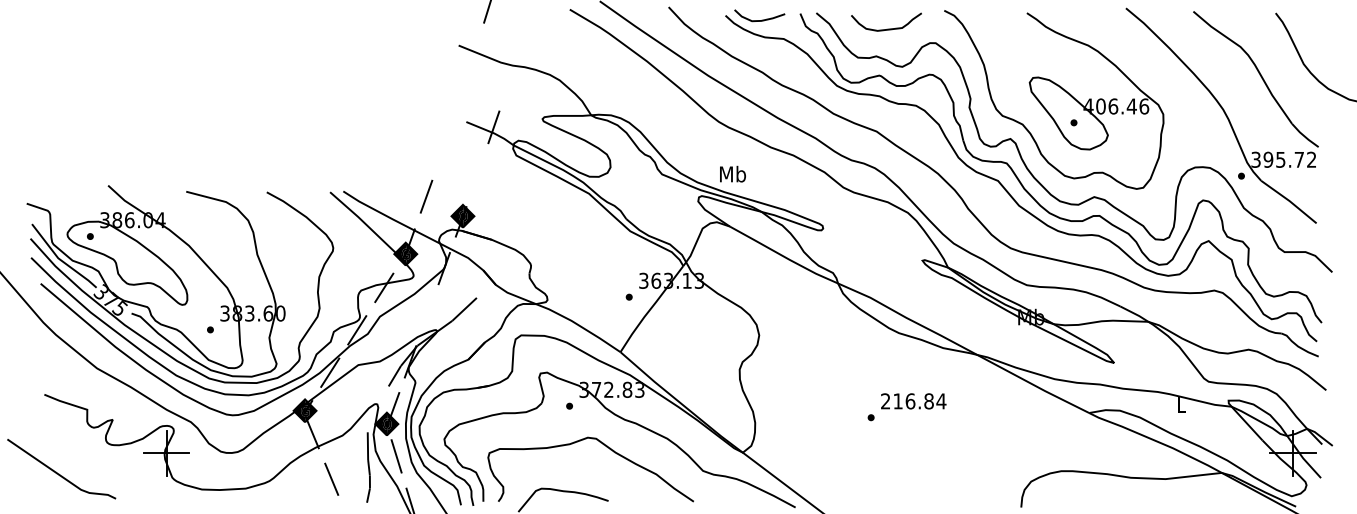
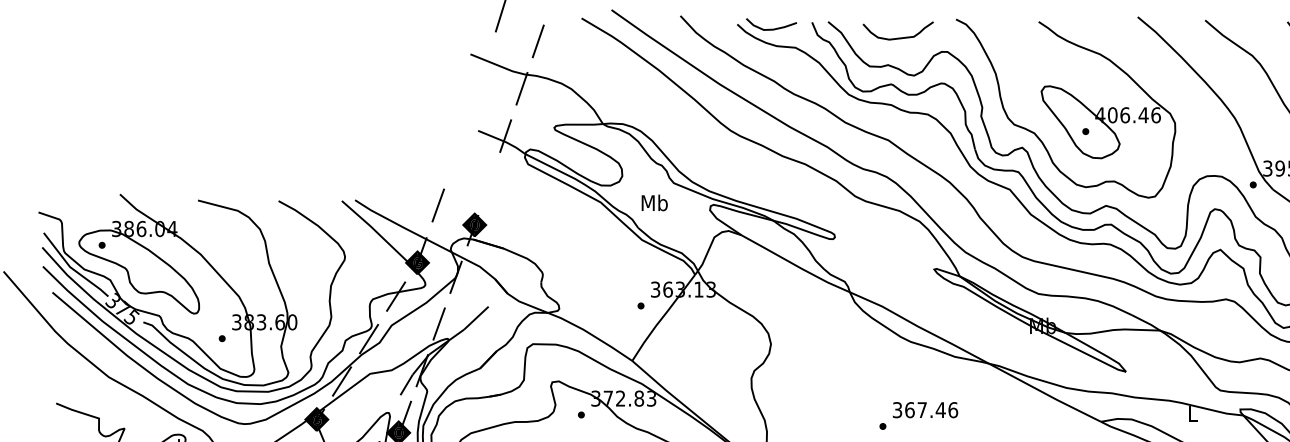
line: (526, 32) -> (538, 41), added
line: (509, 79) -> (521, 88), added
text: (732, 173) -> (654, 202), moved
line: (427, 314) -> (439, 323), added
text: (913, 401) -> (925, 410), 216.84 -> 367.46

